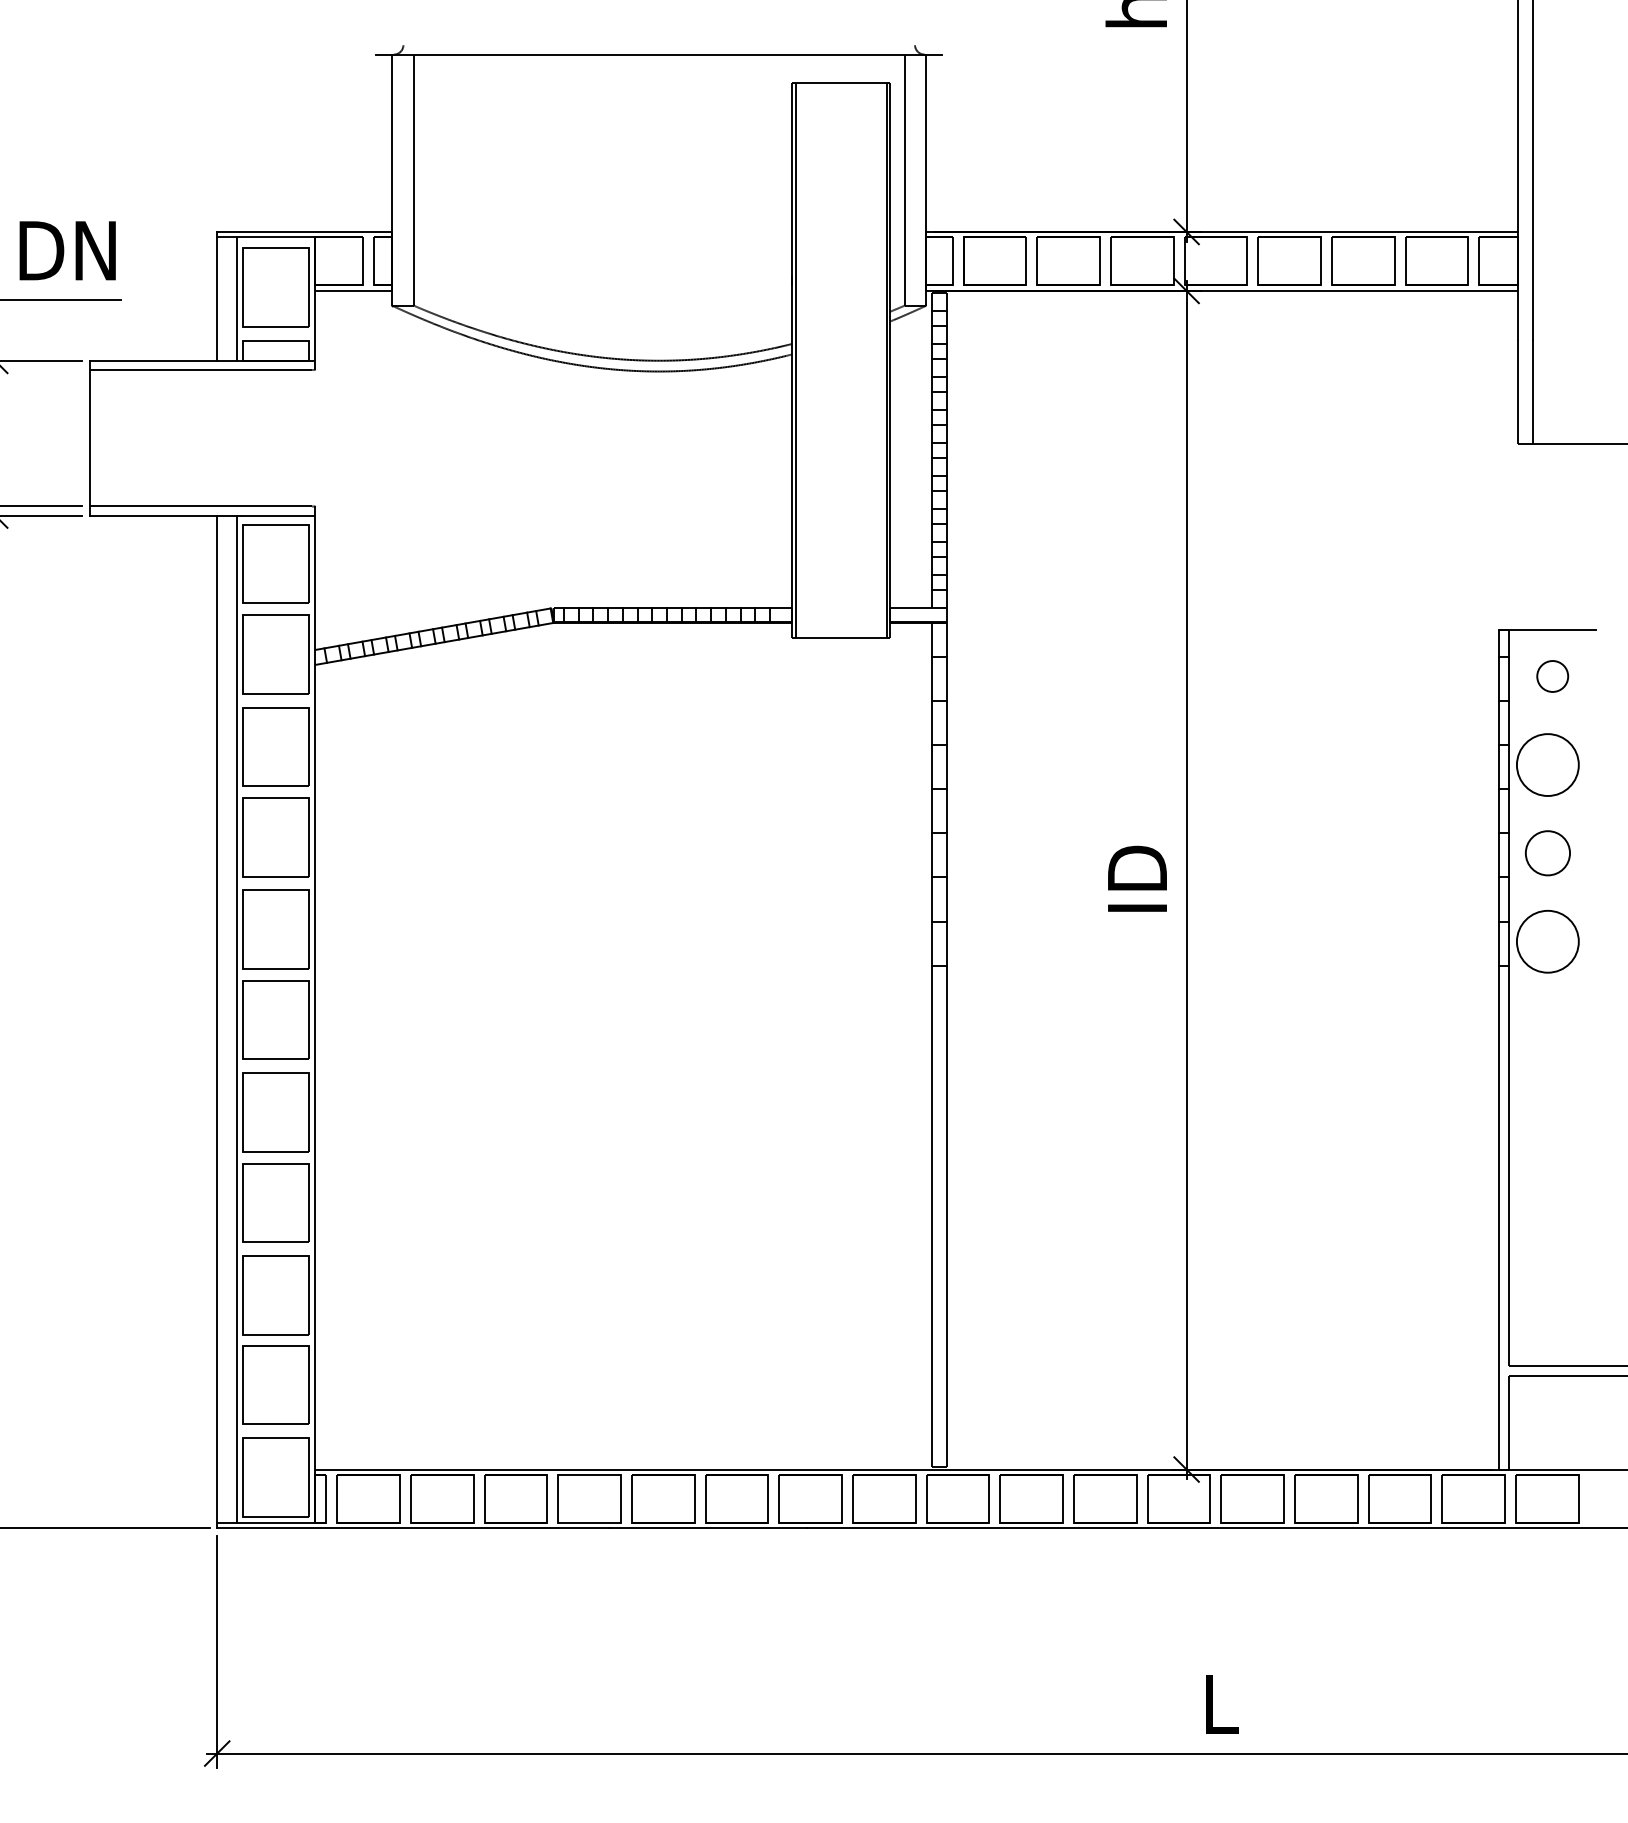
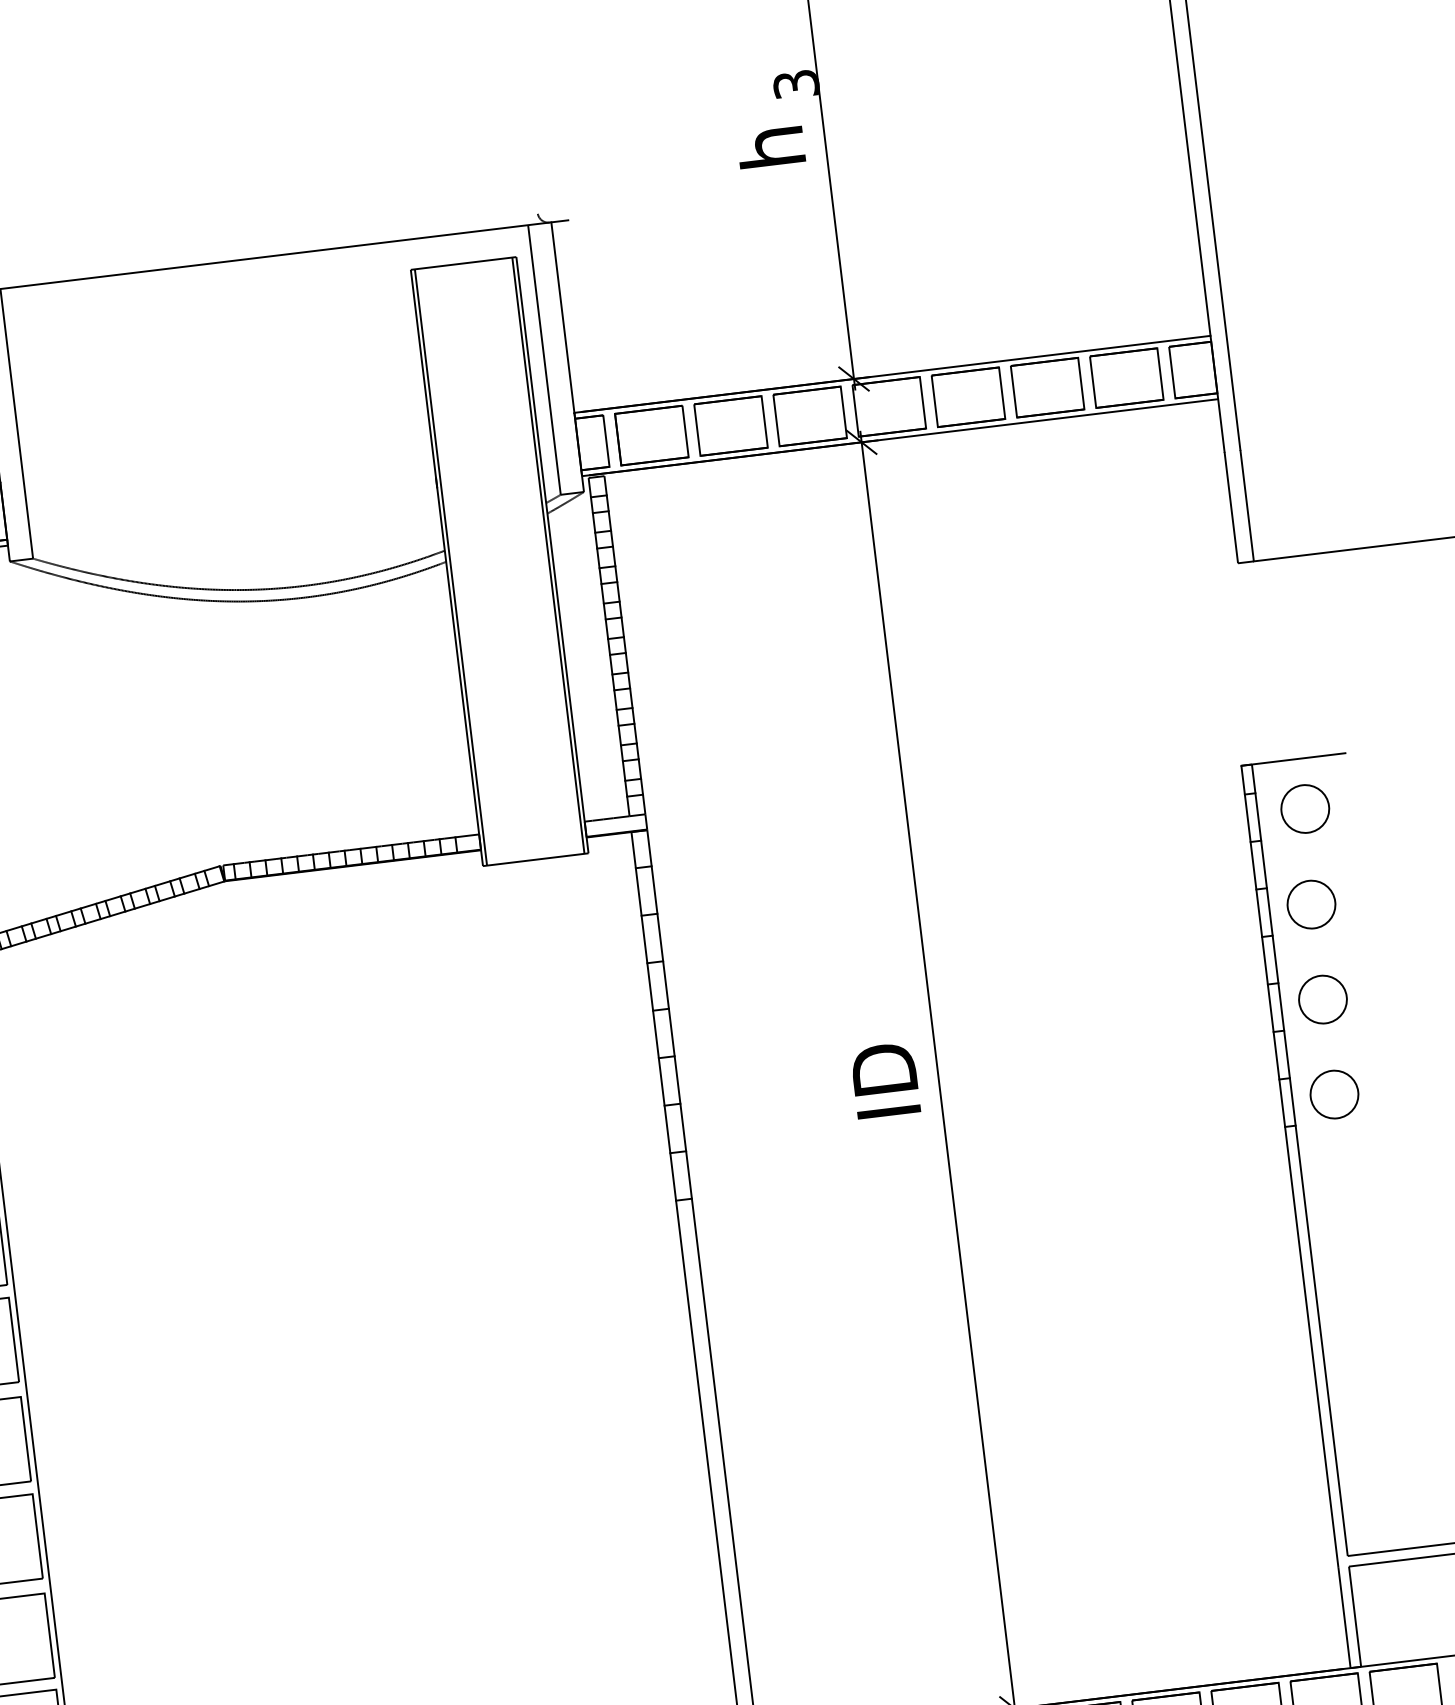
circle: (1552, 676) -> (1304, 809), size x1.43
circle: (1547, 764) -> (1311, 904), size x0.71
circle: (1547, 941) -> (1334, 1094), size x0.71

